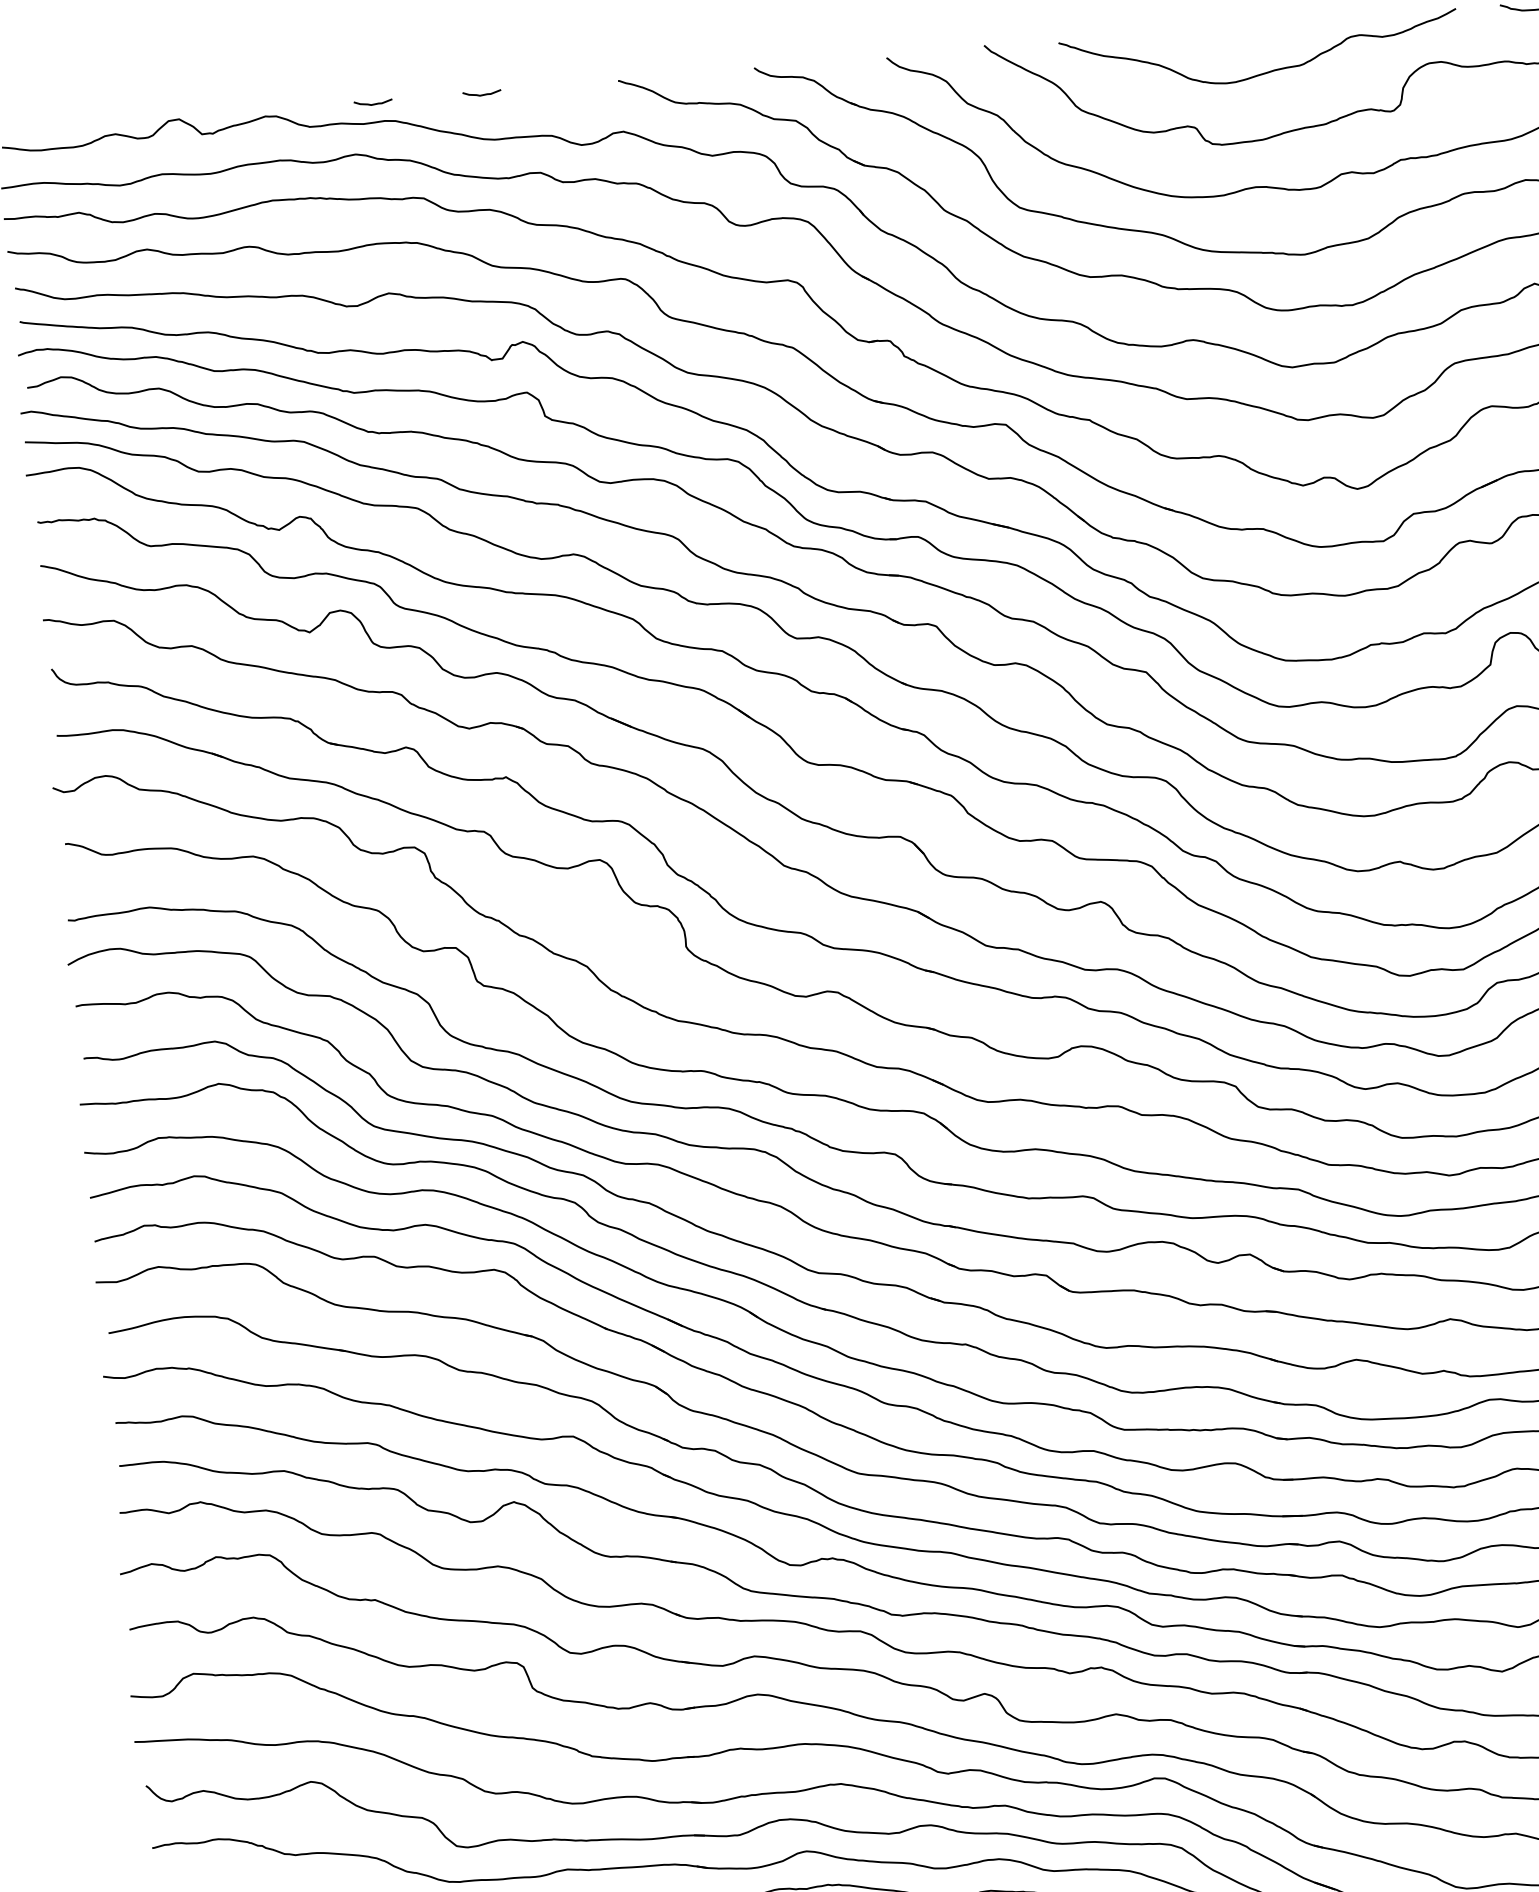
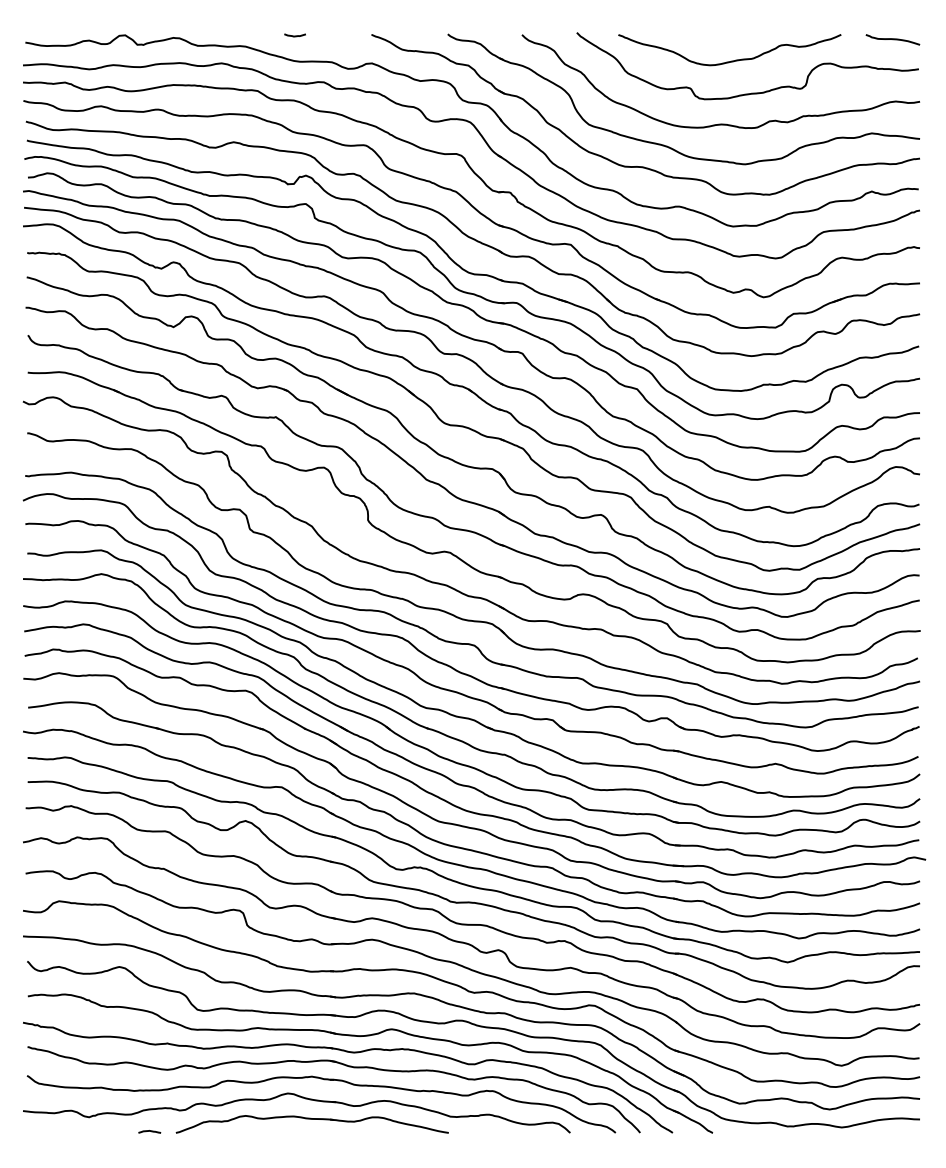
curve: (372, 103) -> (233, 35), removed

